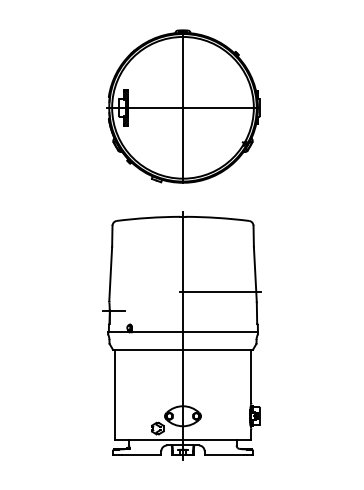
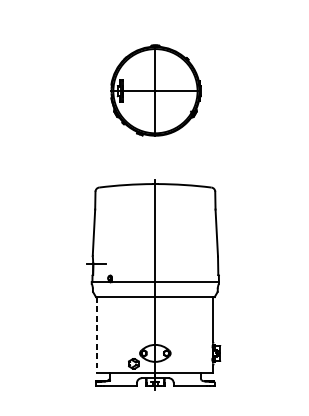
part: (183, 106) -> (155, 90), size x0.7
line: (220, 292) -> (187, 248), removed
line: (114, 394) -> (97, 334), solid -> dashed

